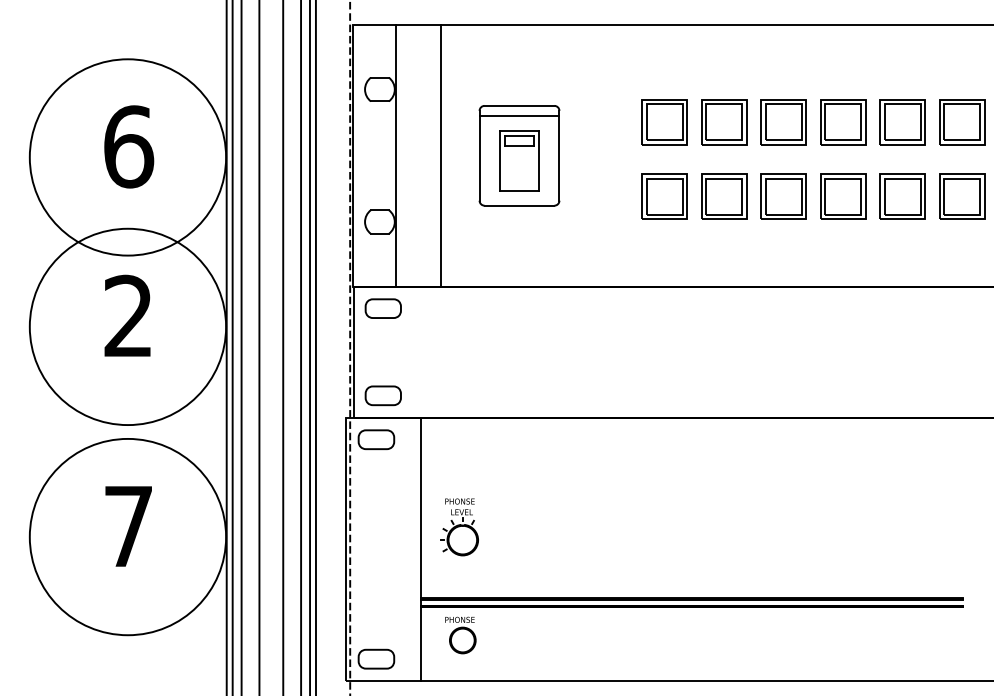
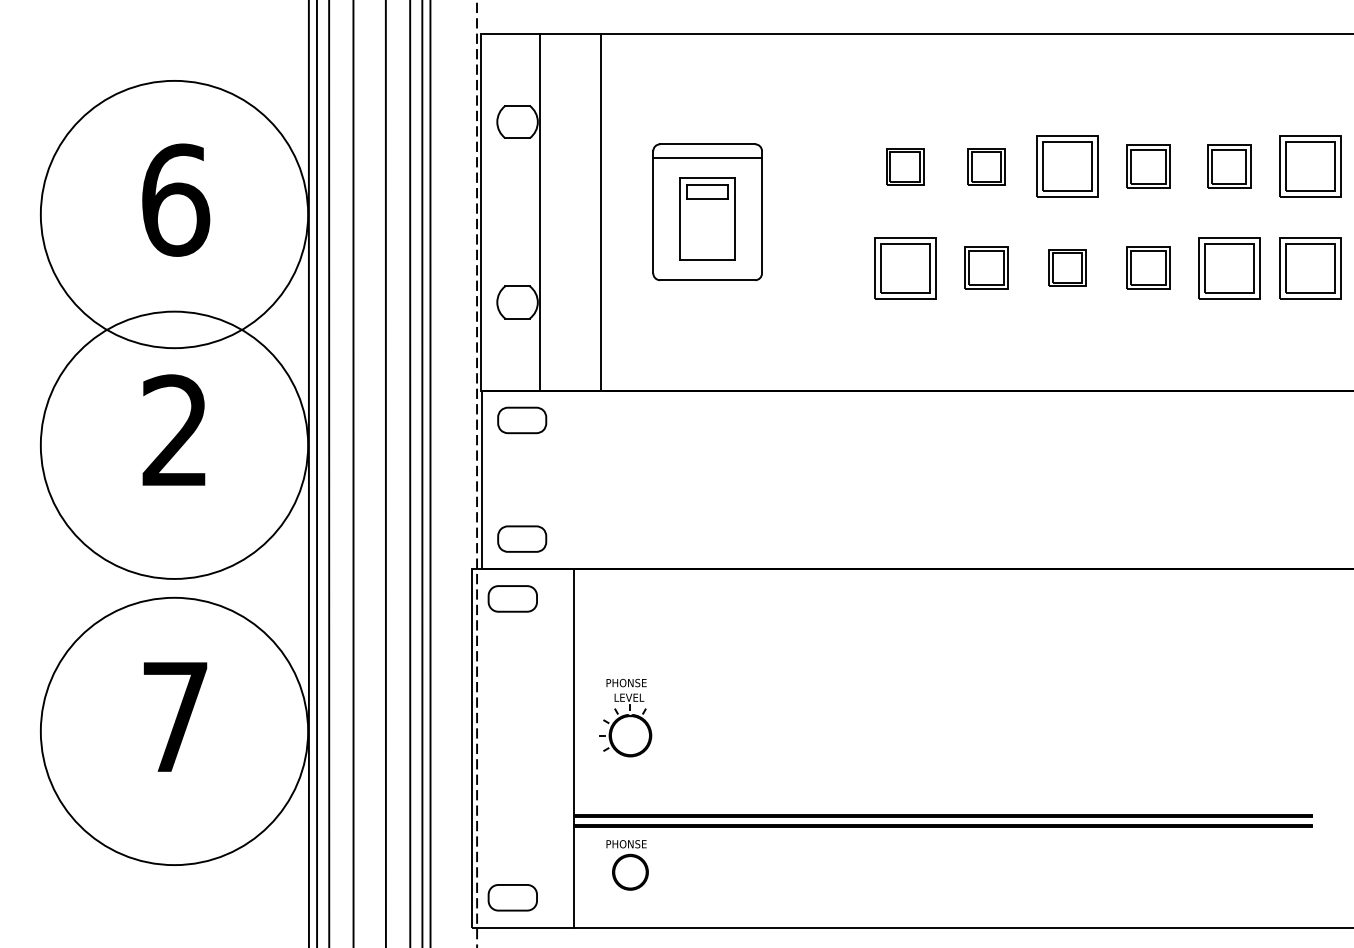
part: (664, 122) -> (905, 166), size x0.6
part: (724, 122) -> (986, 166), size x0.6
part: (843, 122) -> (1148, 166), size x0.7
part: (902, 122) -> (1229, 166), size x0.7
part: (724, 196) -> (986, 267), size x0.7
part: (783, 196) -> (1067, 267), size x0.6
part: (843, 196) -> (1148, 267), size x0.7

